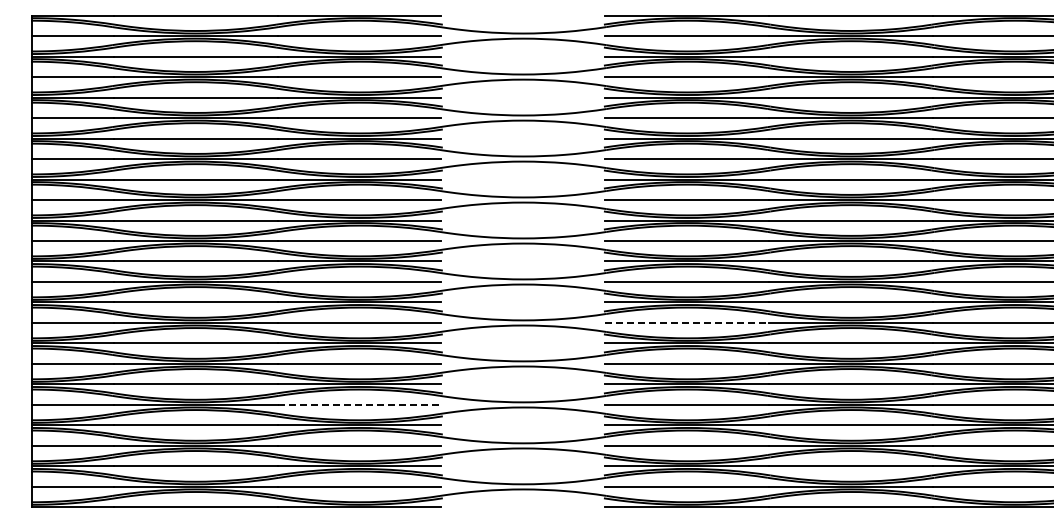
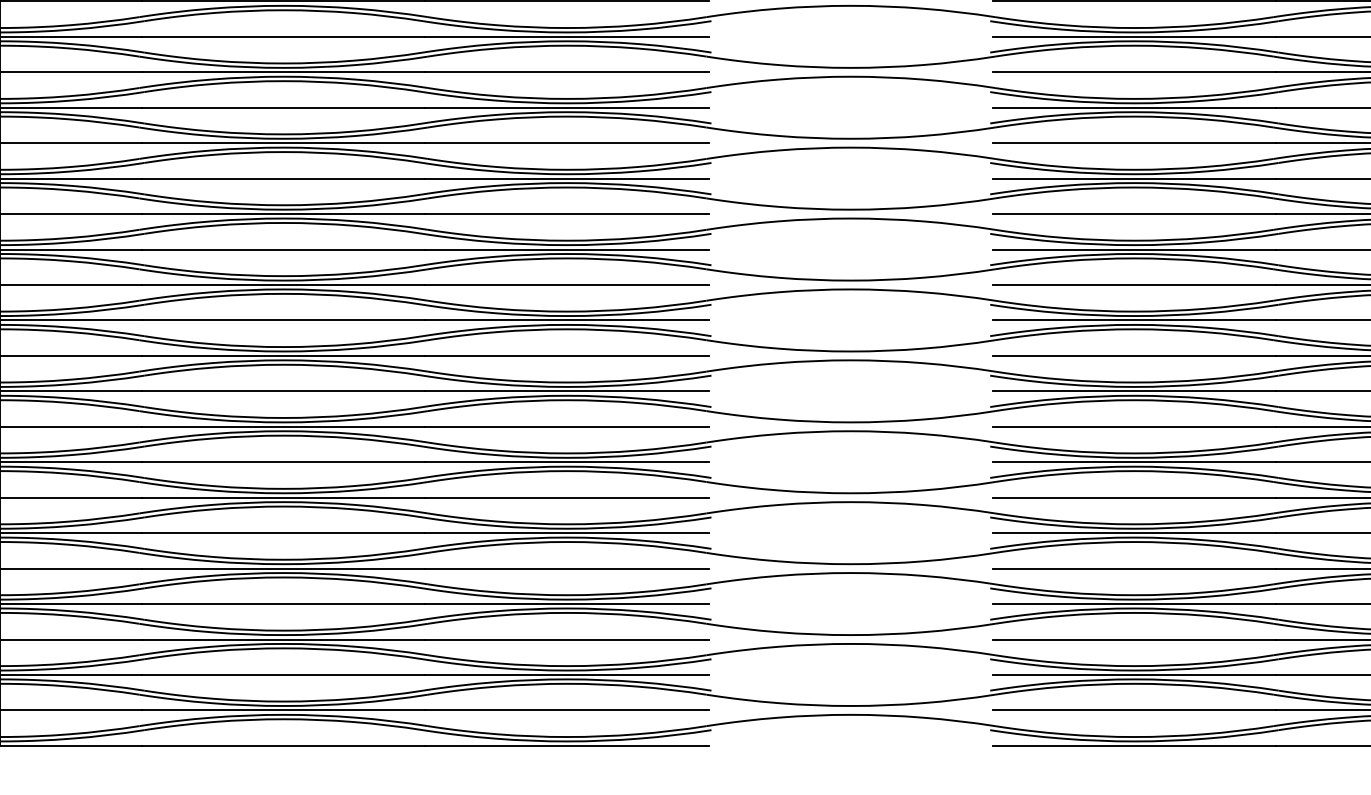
line: (687, 322) -> (1134, 426), dashed -> solid
line: (359, 404) -> (567, 567), dashed -> solid

